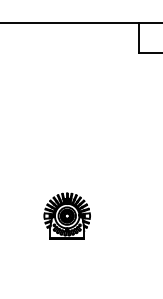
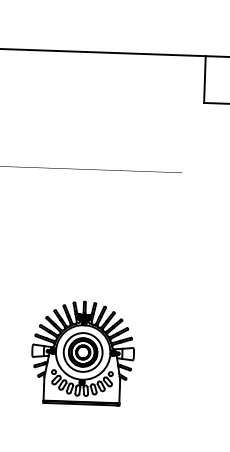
part: (66, 215) -> (81, 351), size x1.43

